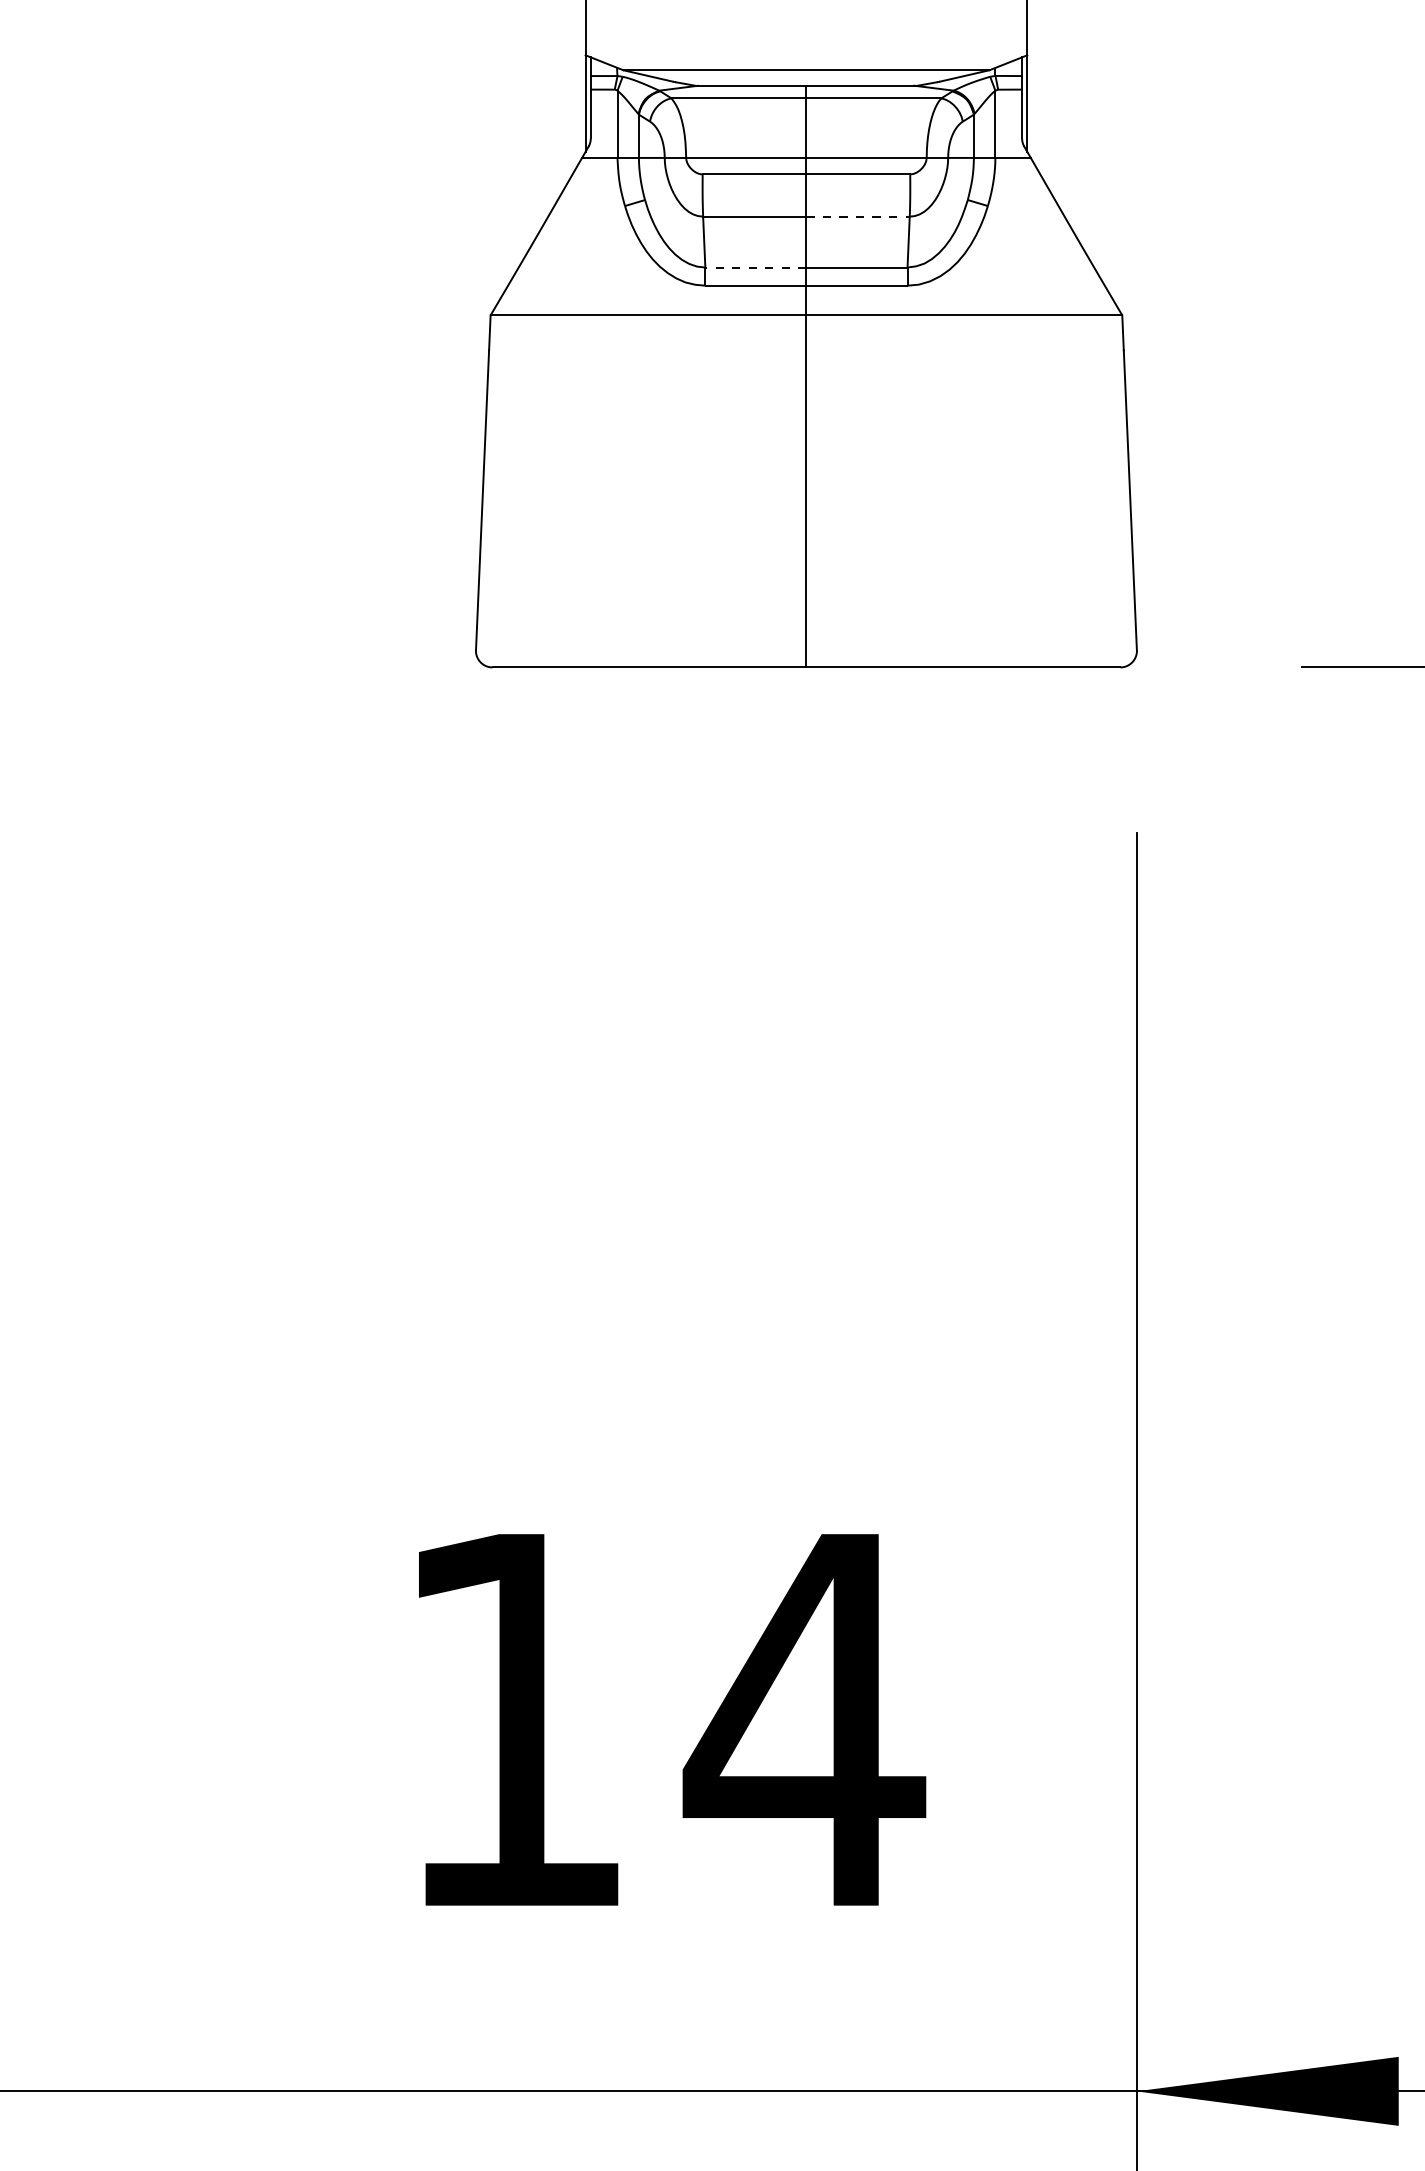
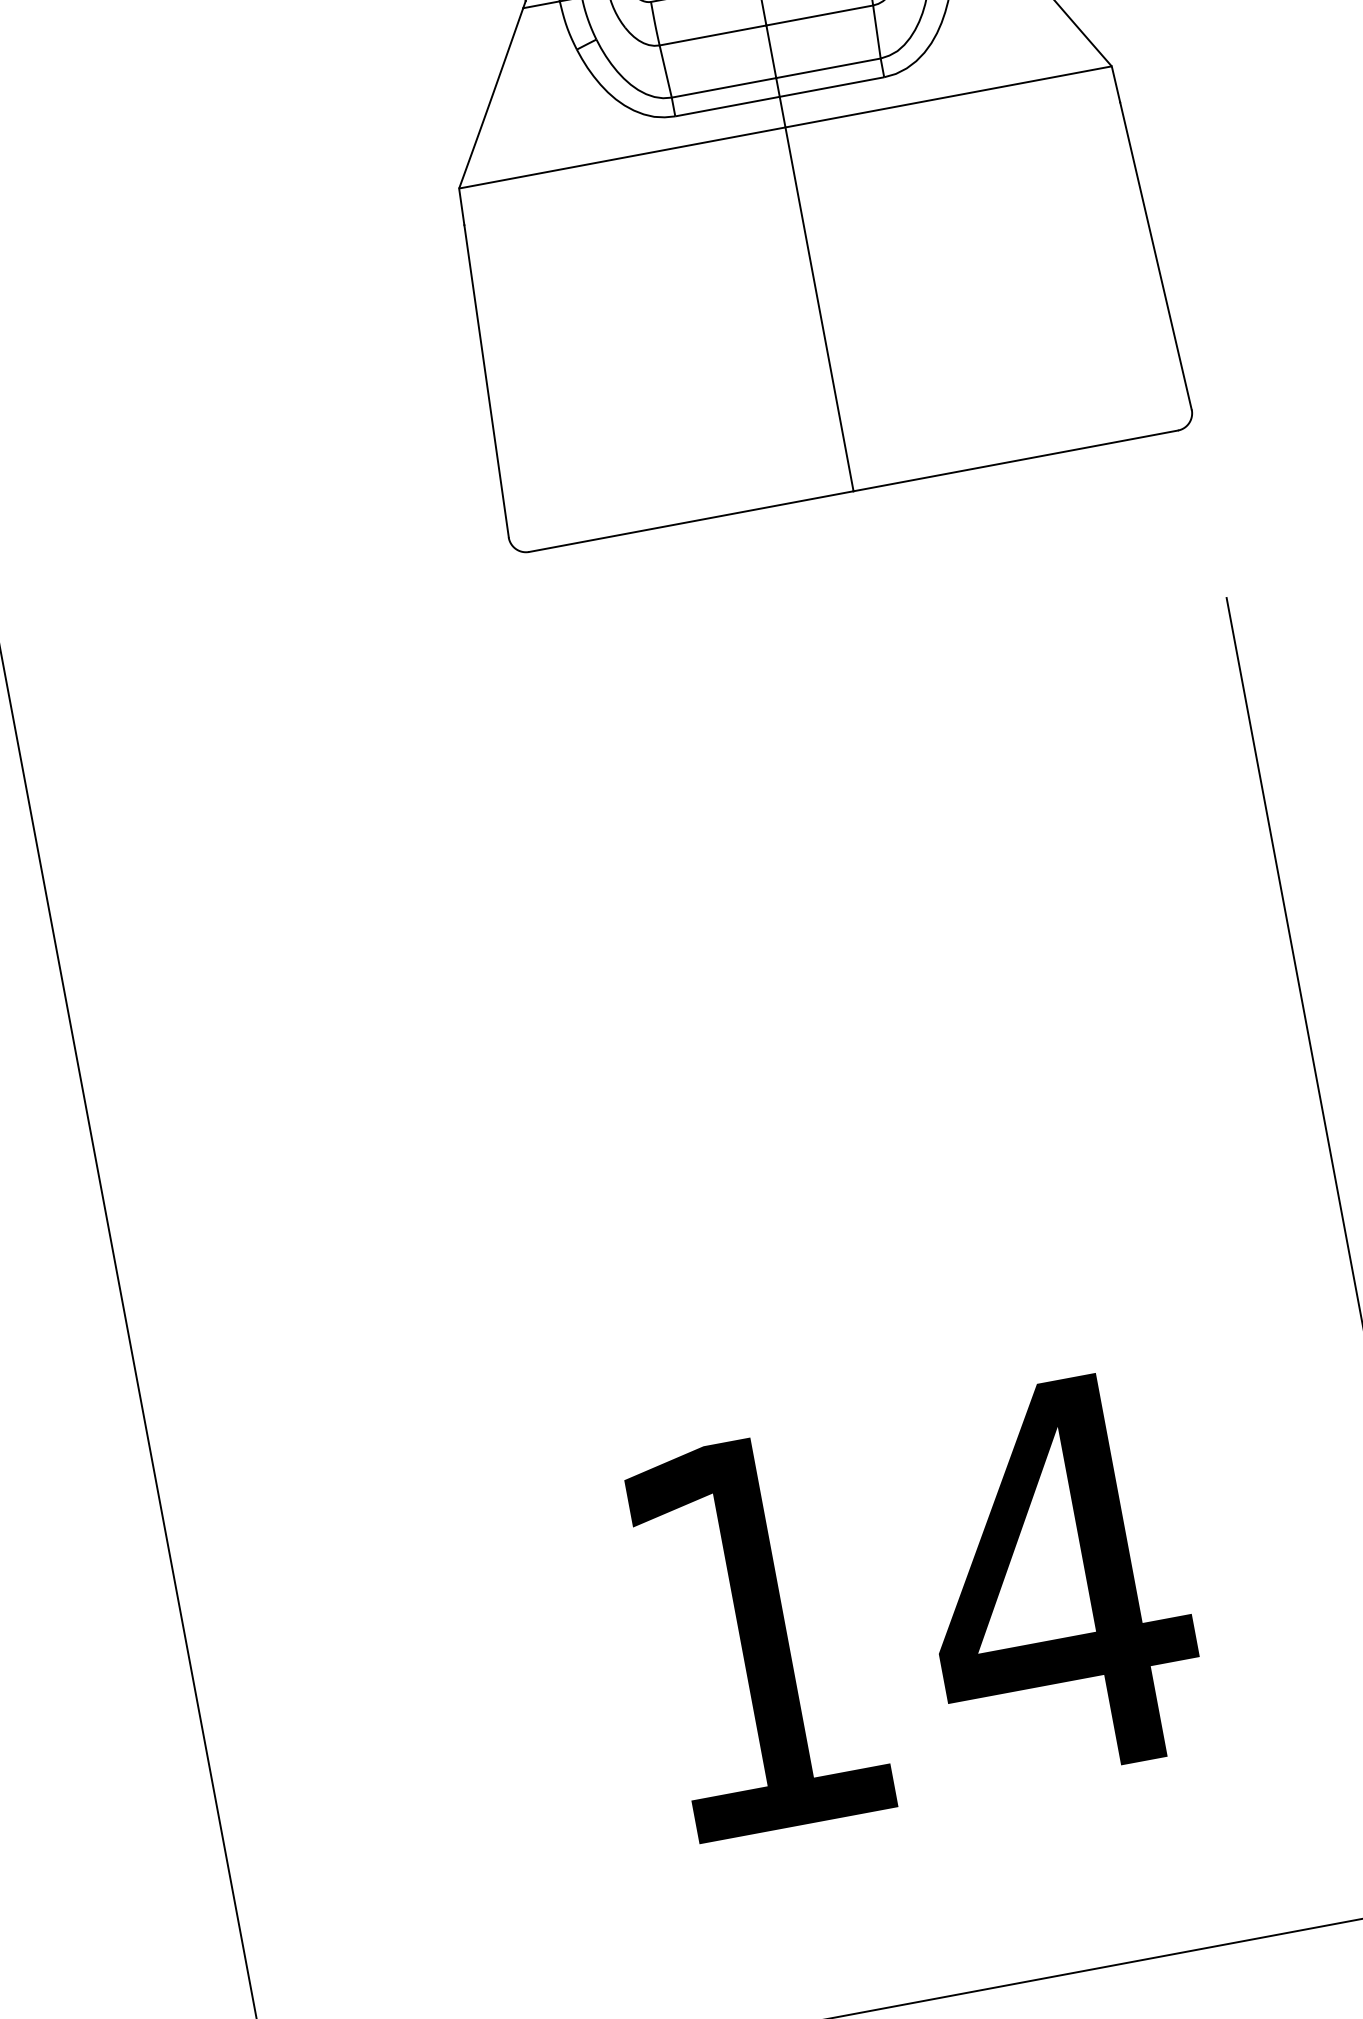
line: (858, 216) -> (820, 15), dashed -> solid
line: (755, 267) -> (723, 87), dashed -> solid

